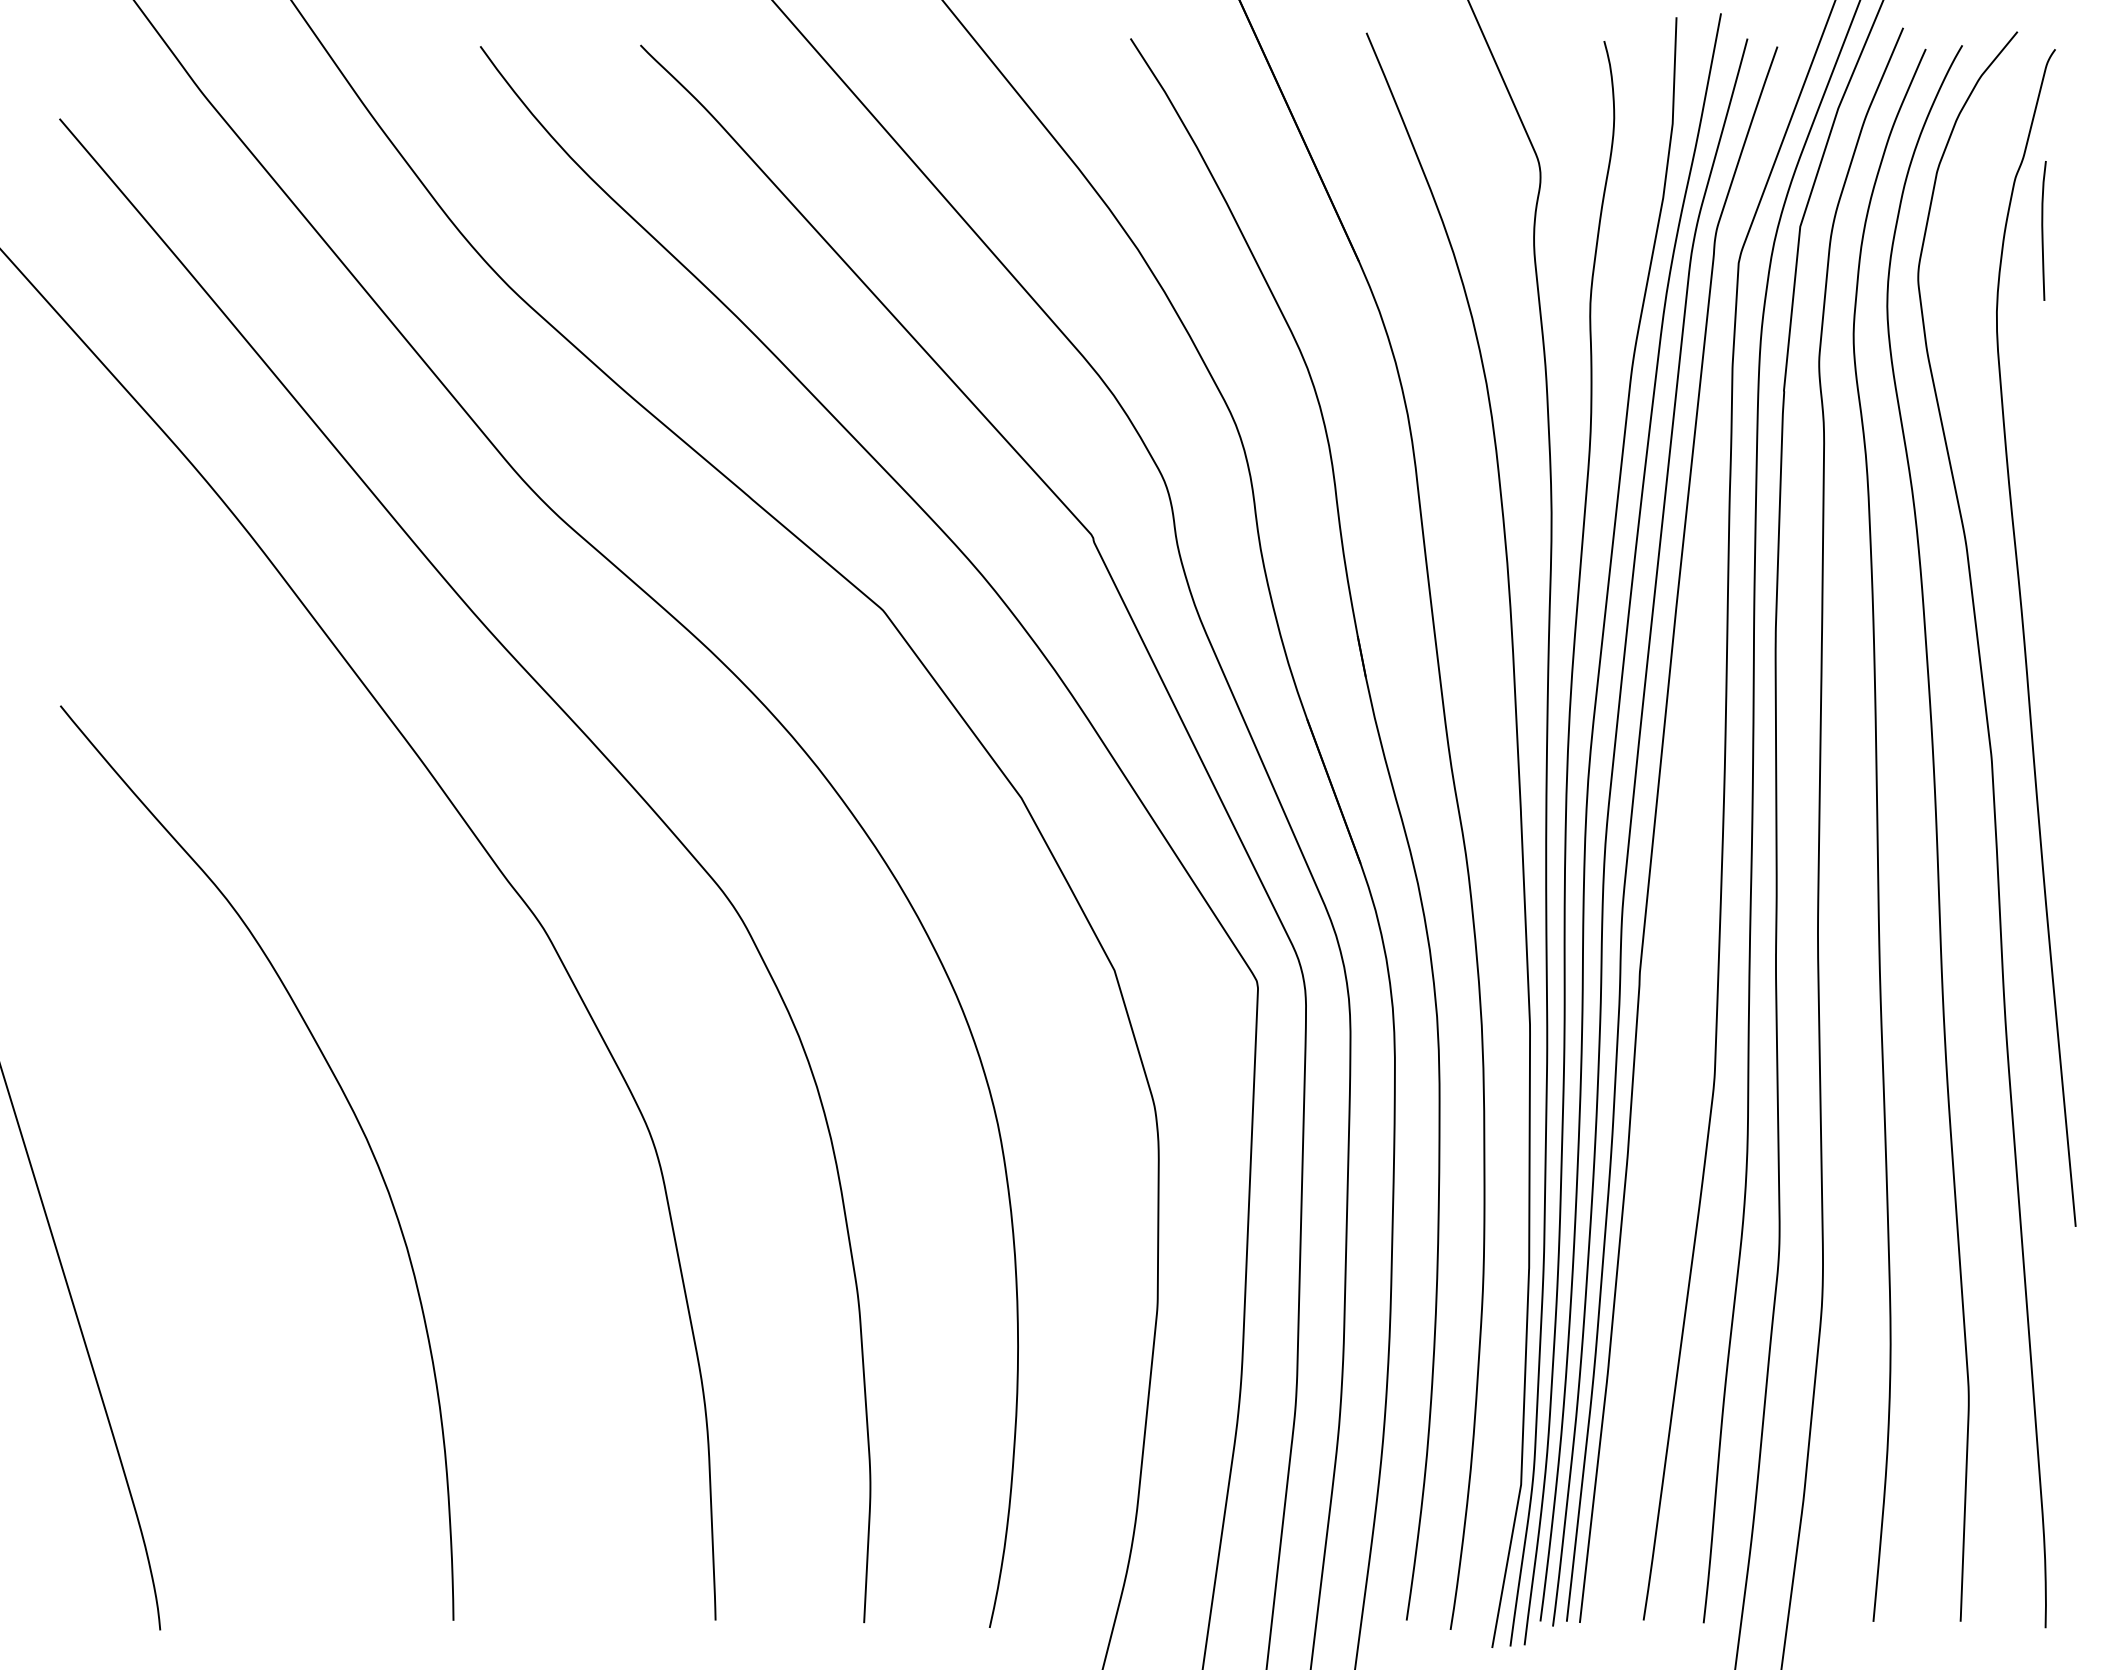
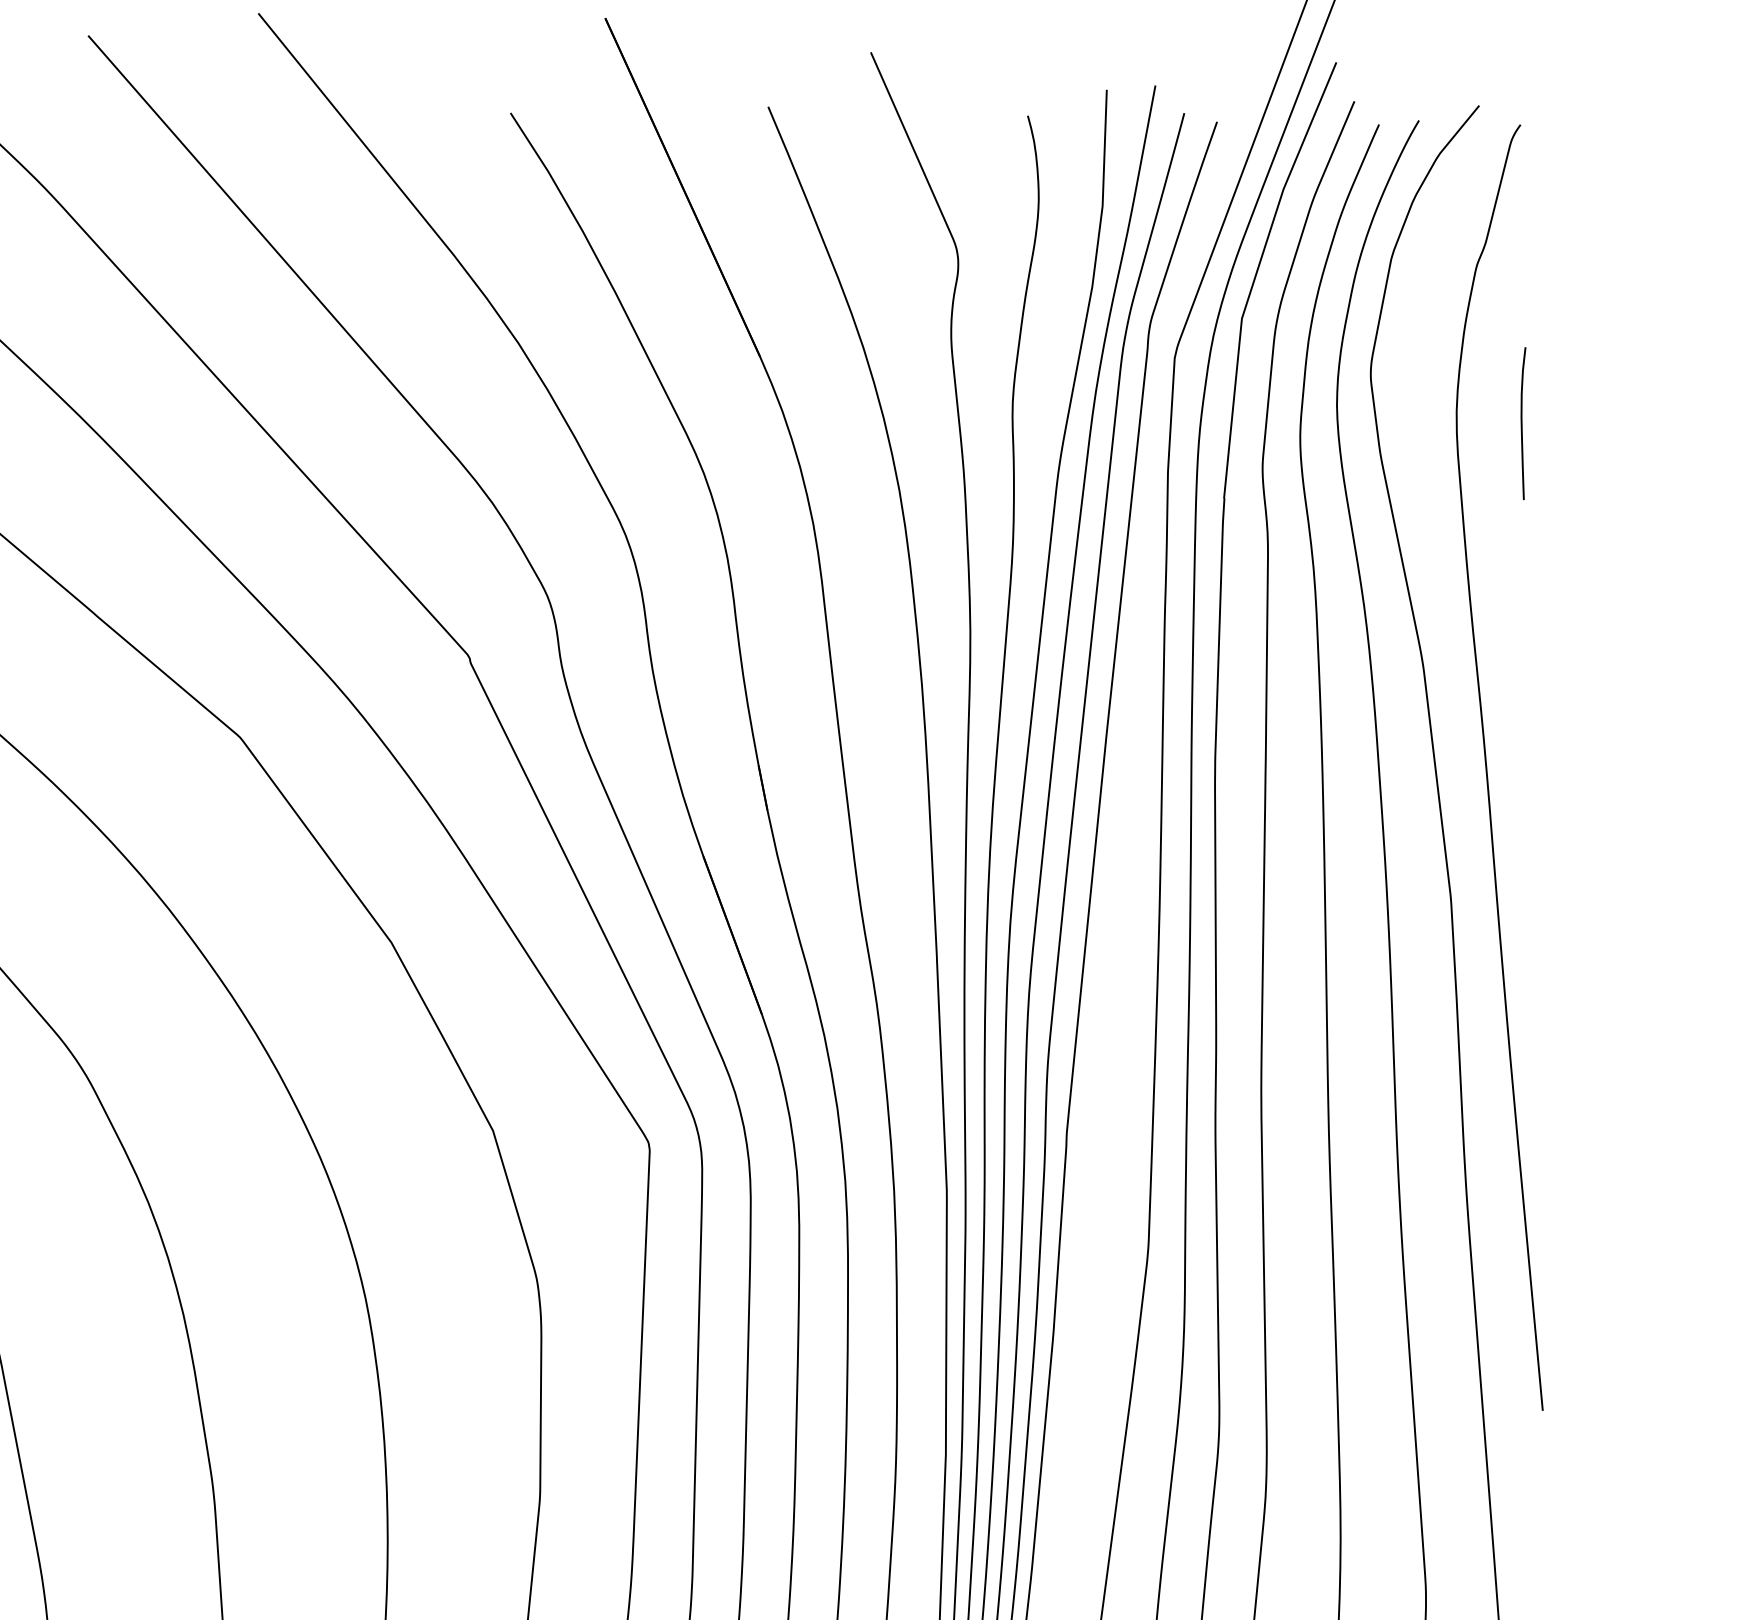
curve: (2043, 230) -> (1522, 423), moved

